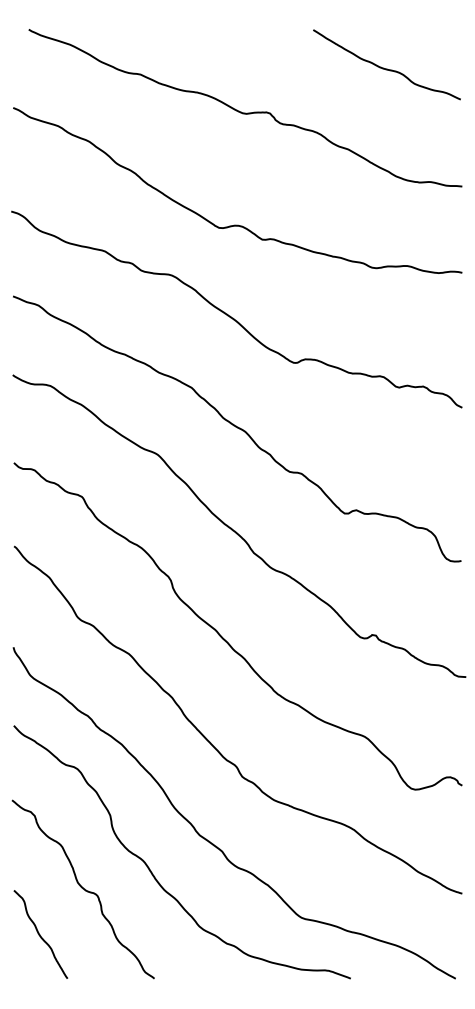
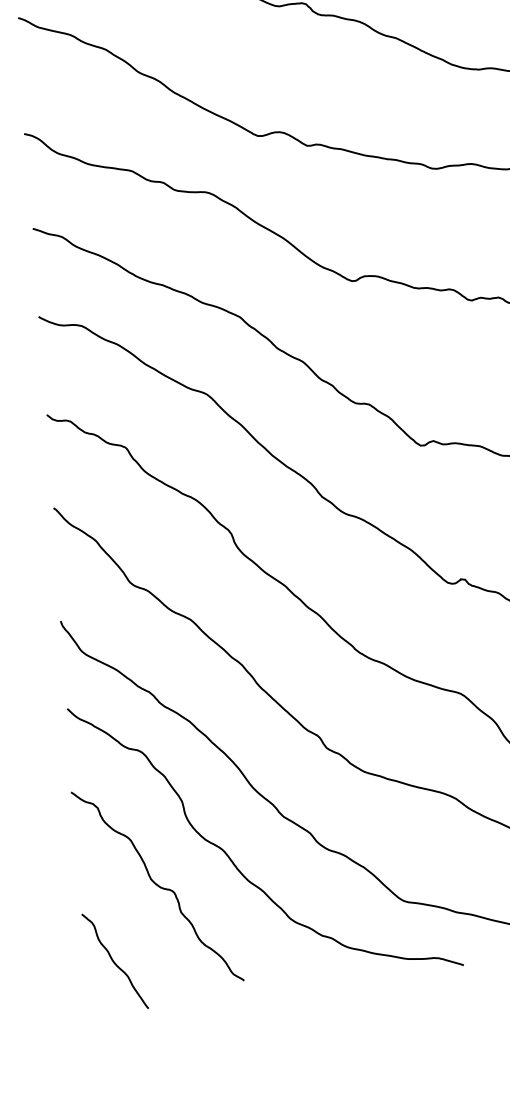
curve: (40, 934) -> (114, 961), moved

